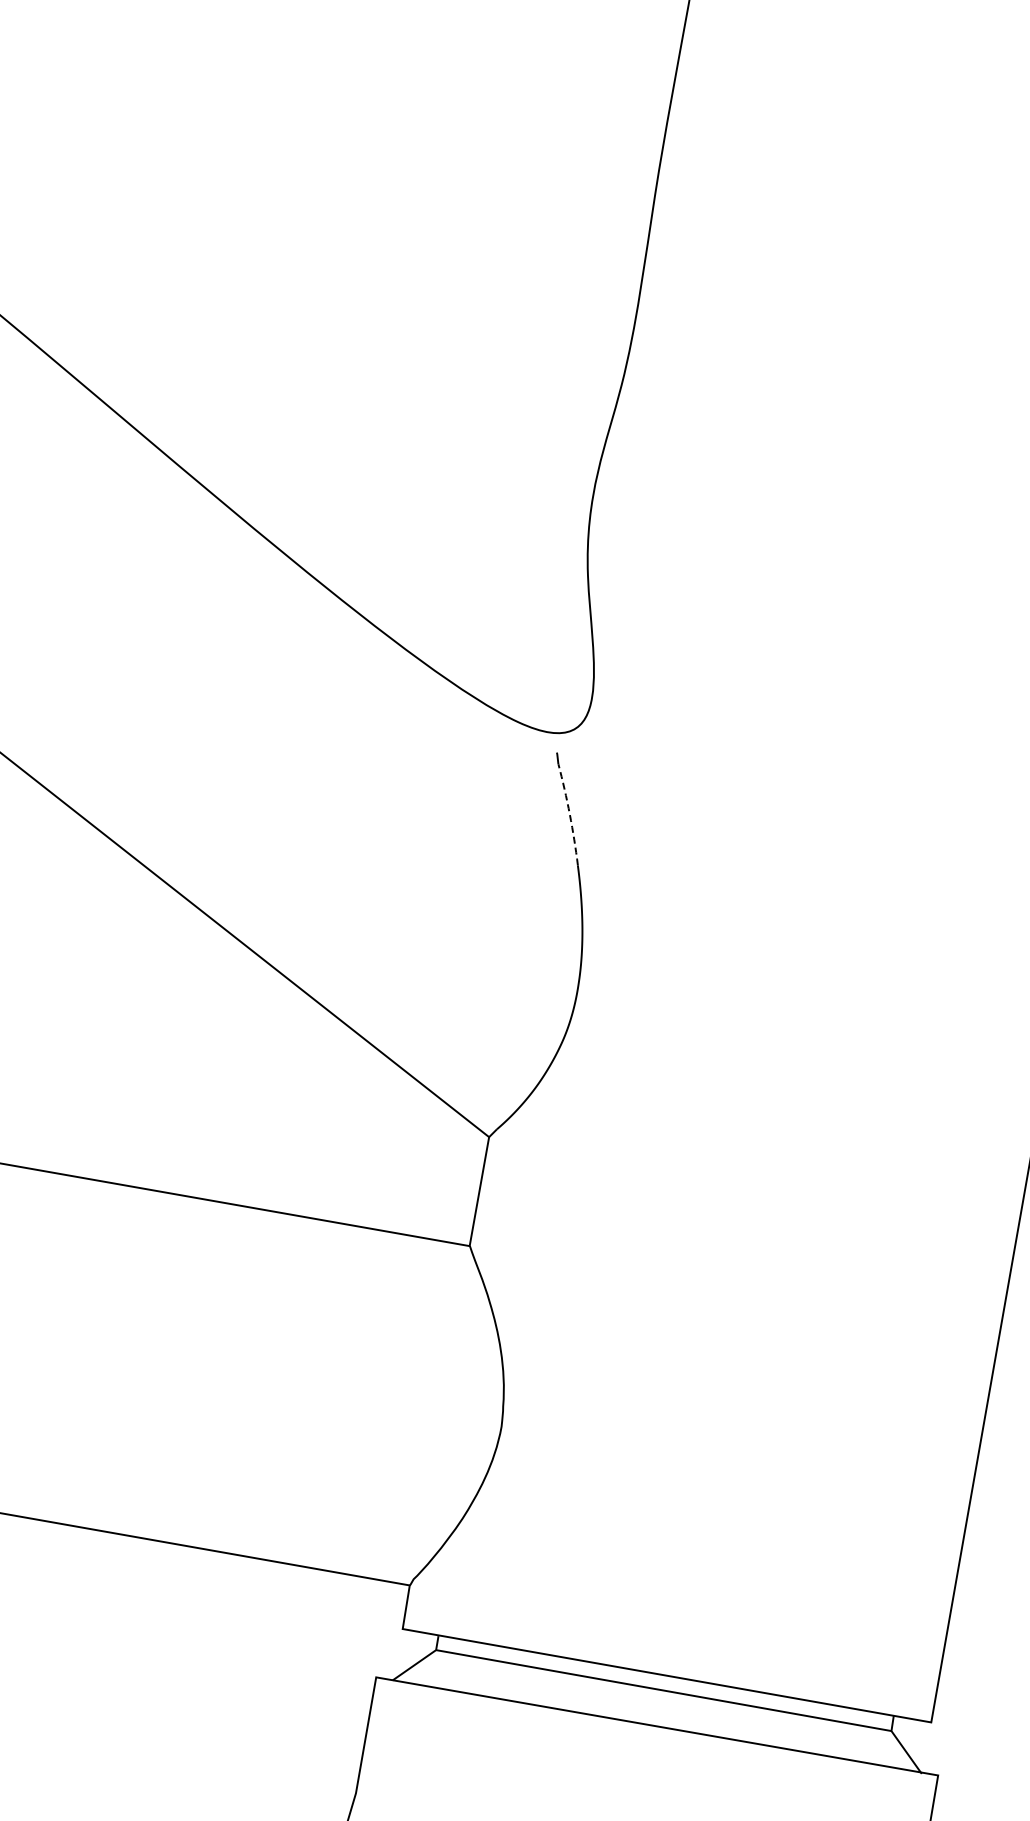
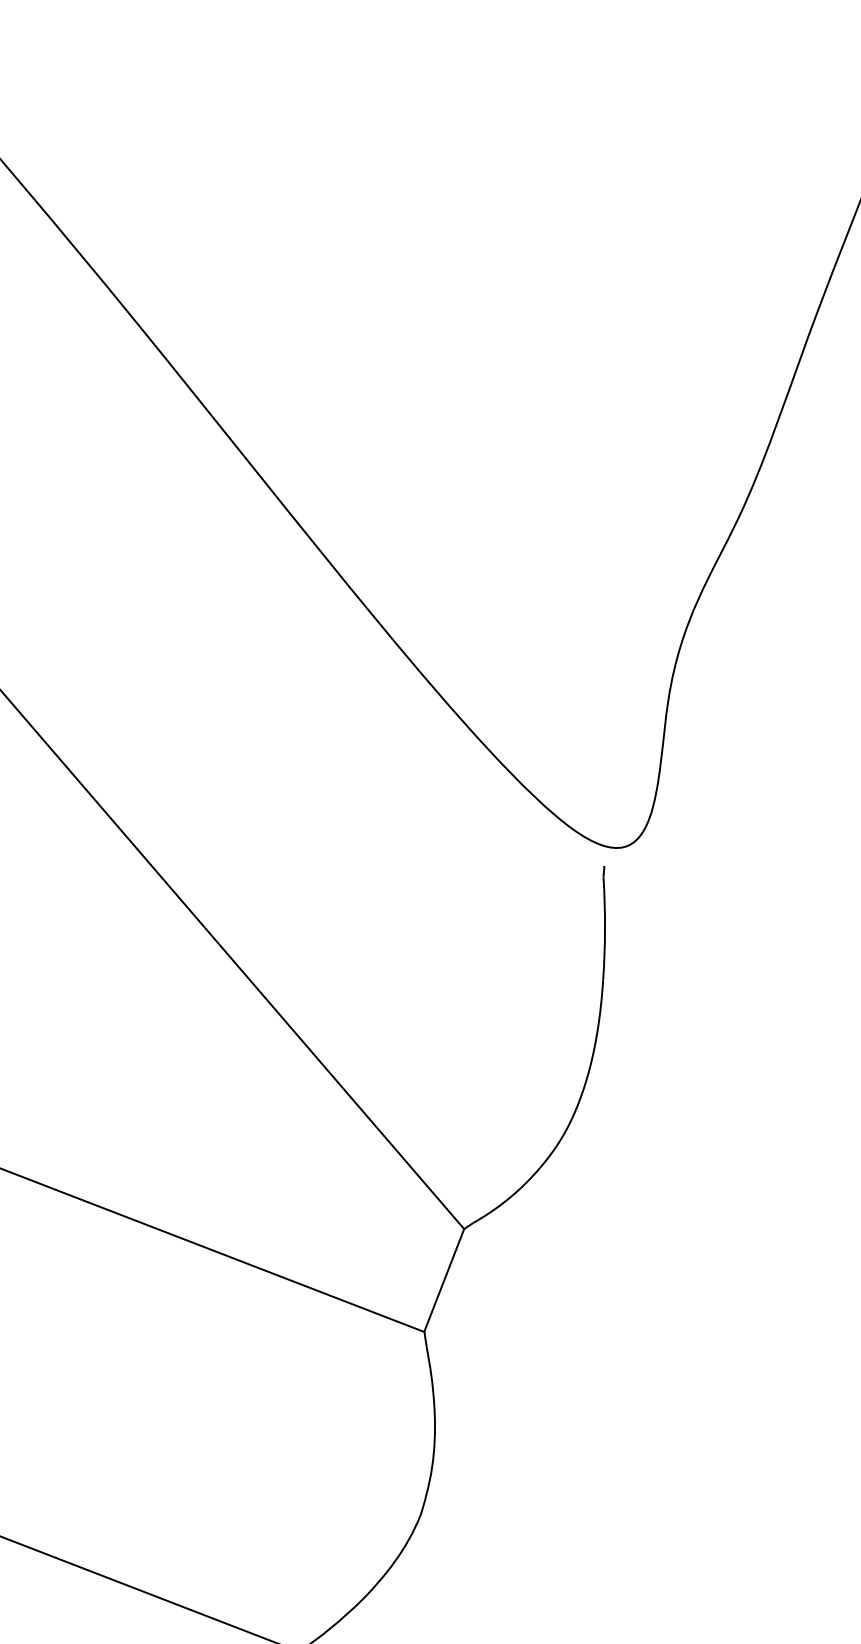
arc: (569, 814) -> (604, 928), dashed -> solid

